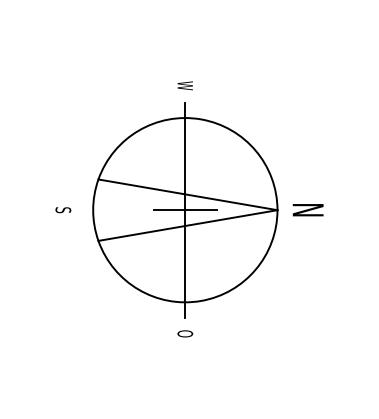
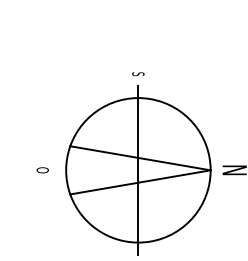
text: (185, 85) -> (138, 72), W -> S
text: (62, 210) -> (42, 170), S -> O
line: (185, 210) -> (138, 170), removed

